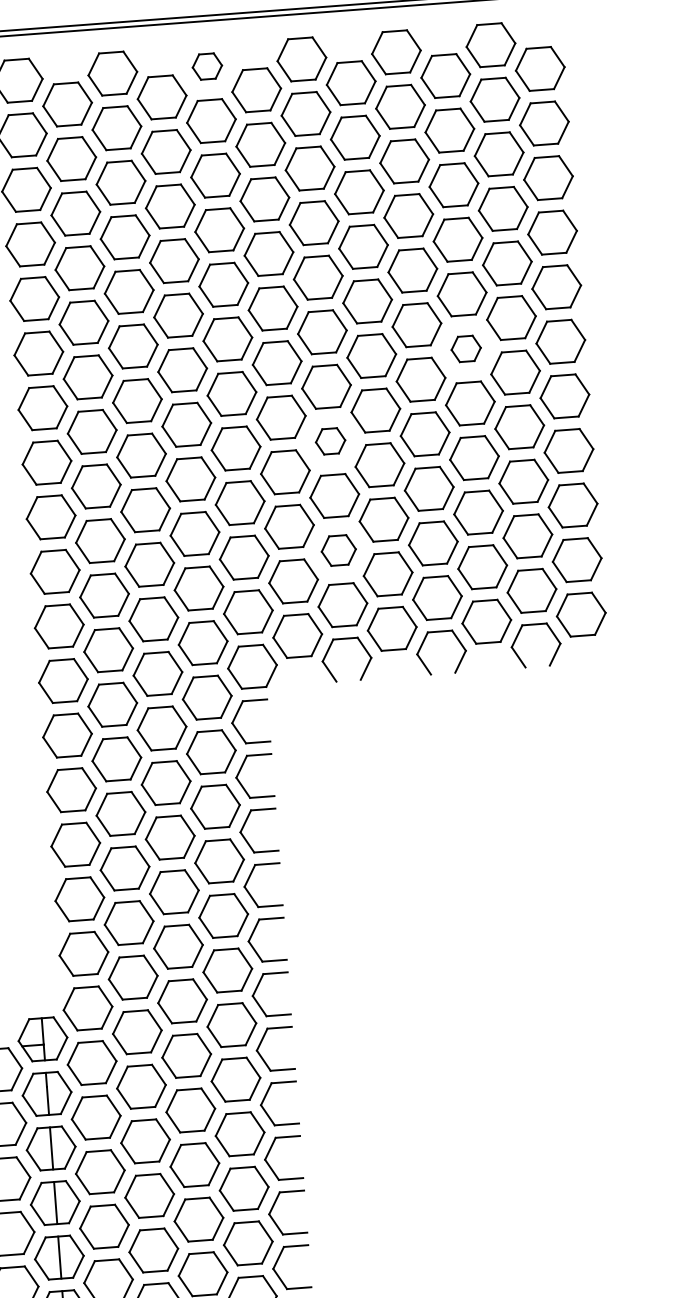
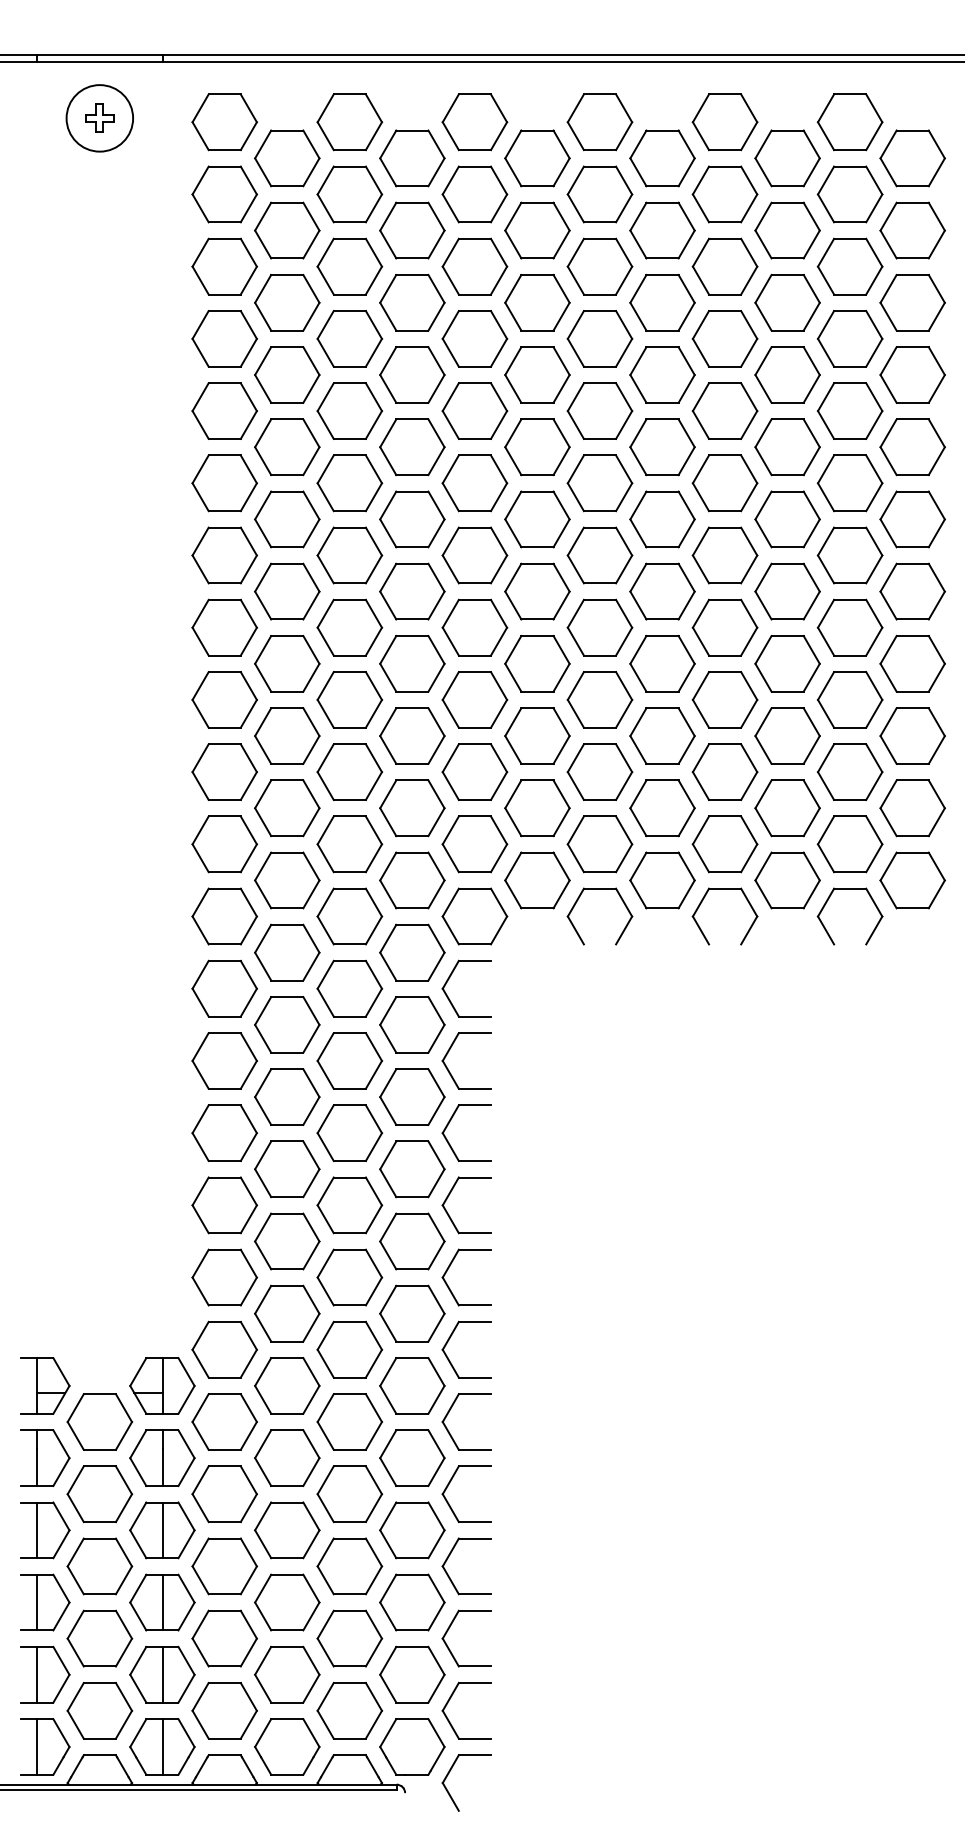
part: (207, 66) -> (474, 122), size x1.67
part: (466, 348) -> (787, 519), size x1.67
part: (330, 441) -> (599, 627), size x1.67
part: (338, 550) -> (599, 771), size x1.43

